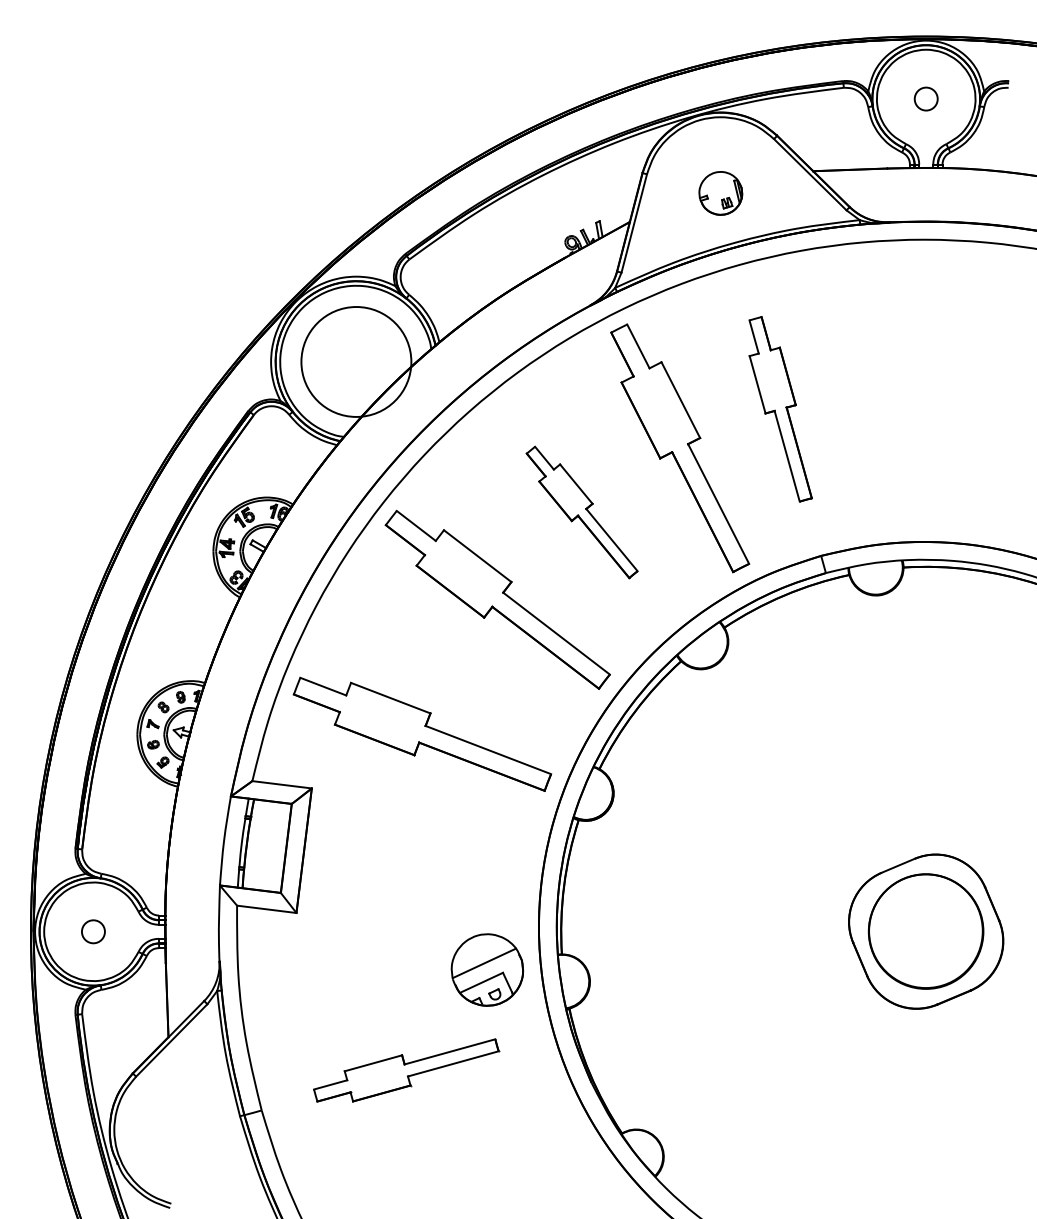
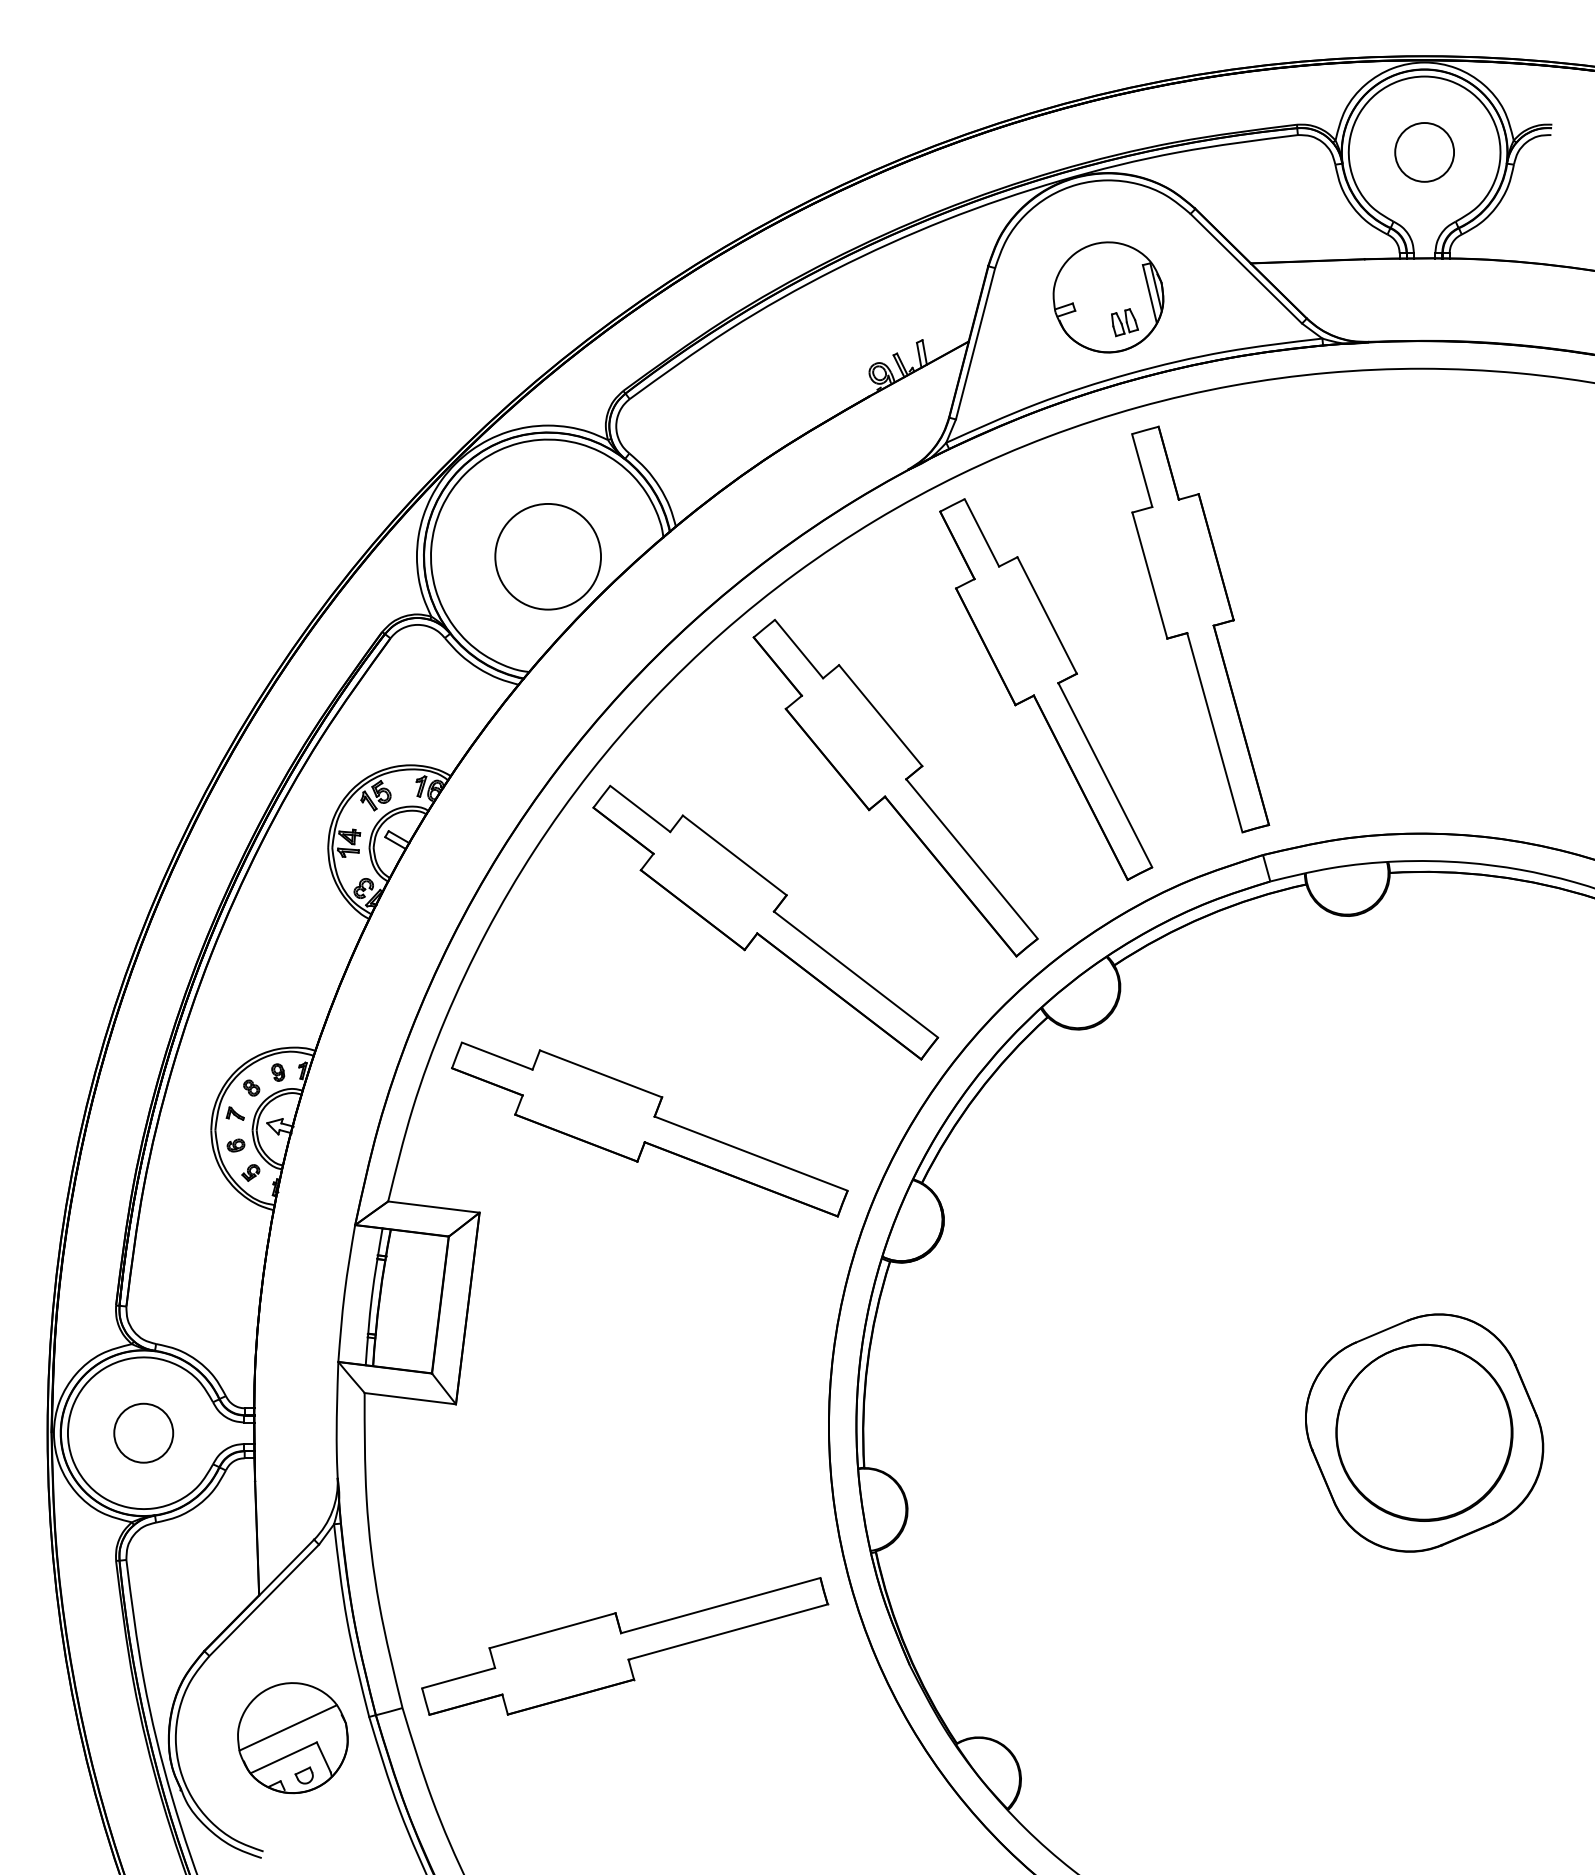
circle: (926, 98) -> (1425, 151), size x1.67
part: (720, 193) -> (1108, 297), size x1.67
circle: (356, 361) -> (548, 556), size x0.62
part: (780, 409) -> (1200, 629), size x1.43
part: (581, 512) -> (894, 788), size x1.67
circle: (93, 931) -> (143, 1432), size x1.67
part: (487, 969) -> (293, 1737), moved
part: (406, 1070) -> (625, 1646), size x1.43

